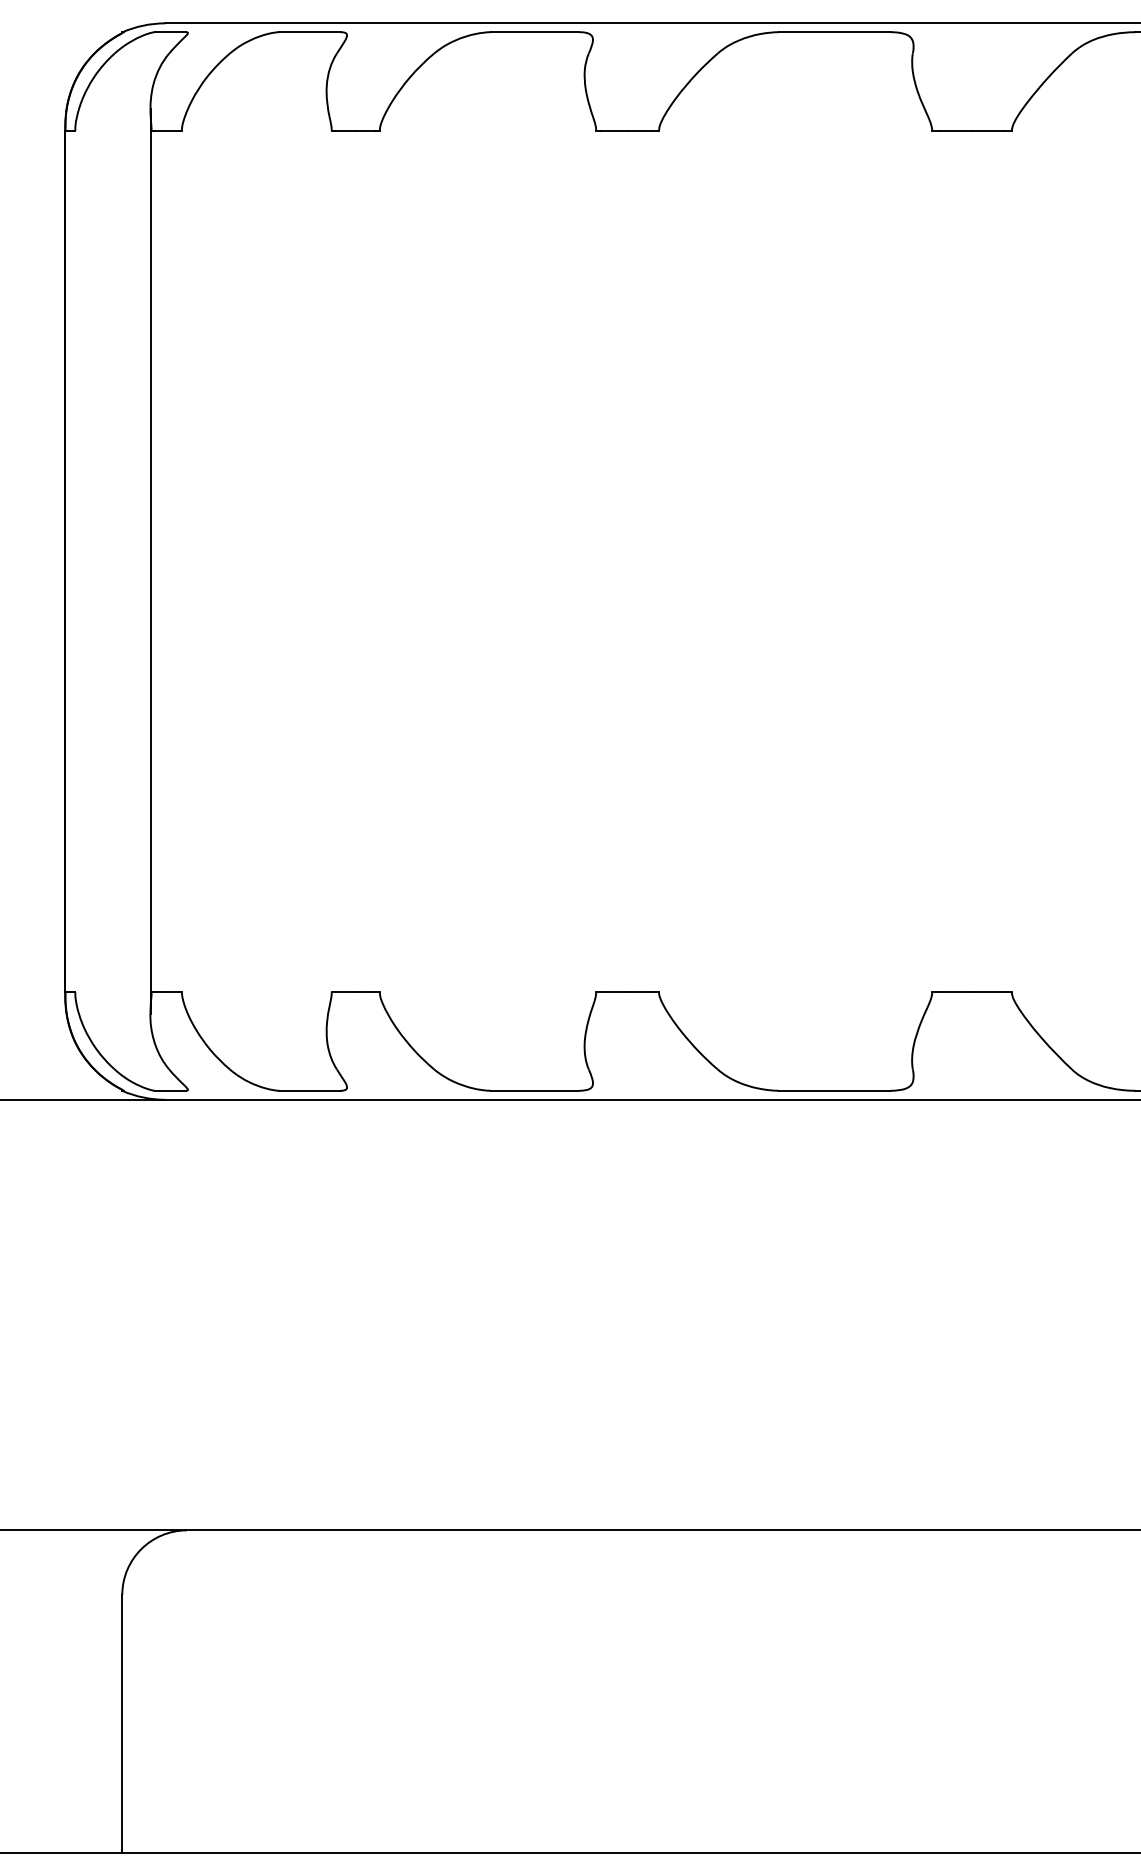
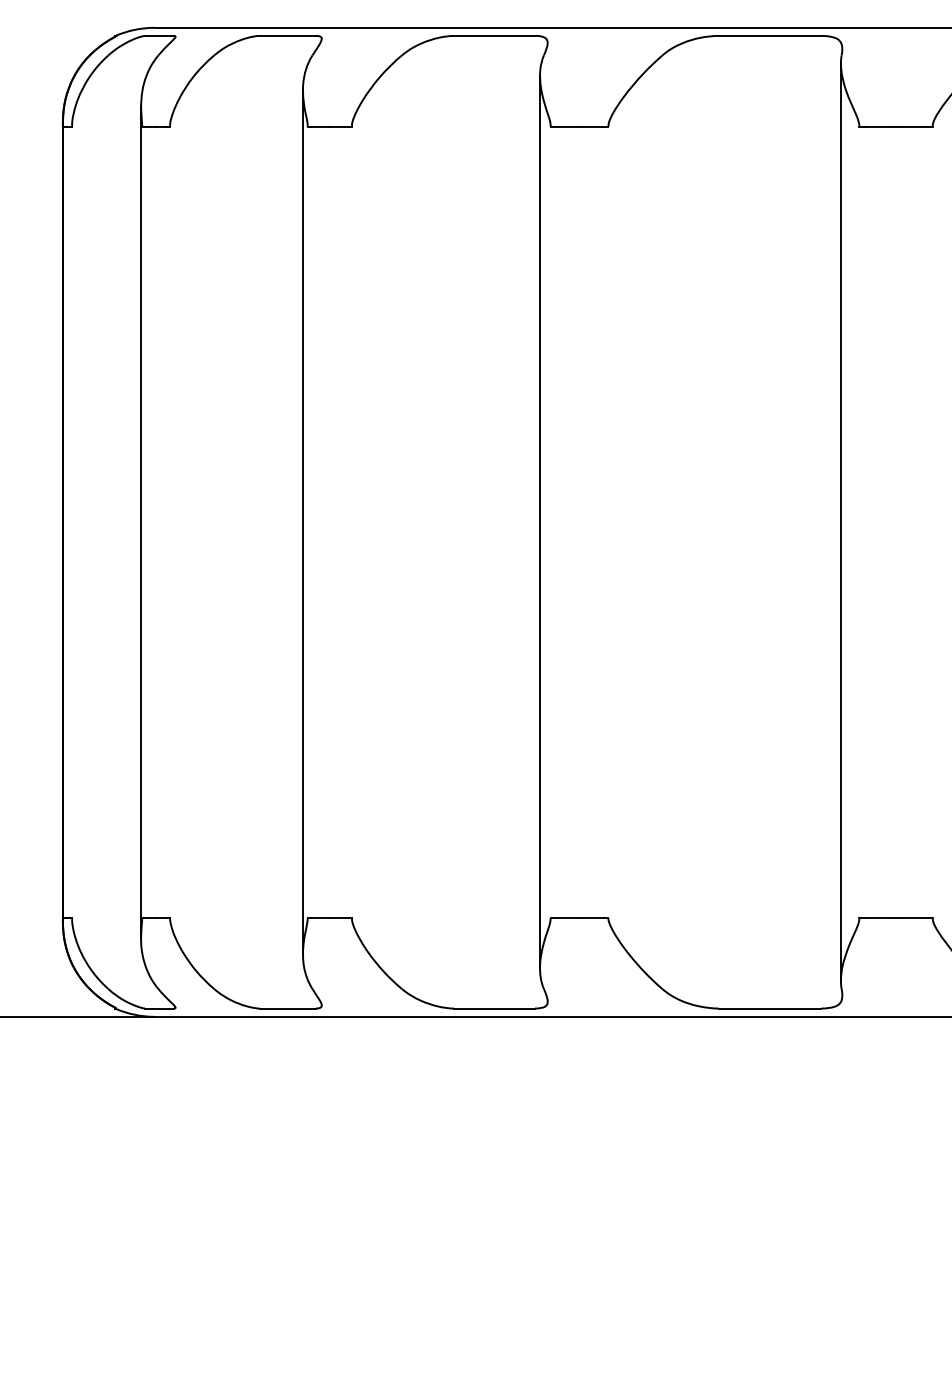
line: (326, 561) -> (302, 522), added
line: (584, 561) -> (539, 522), added
line: (912, 561) -> (841, 522), added

